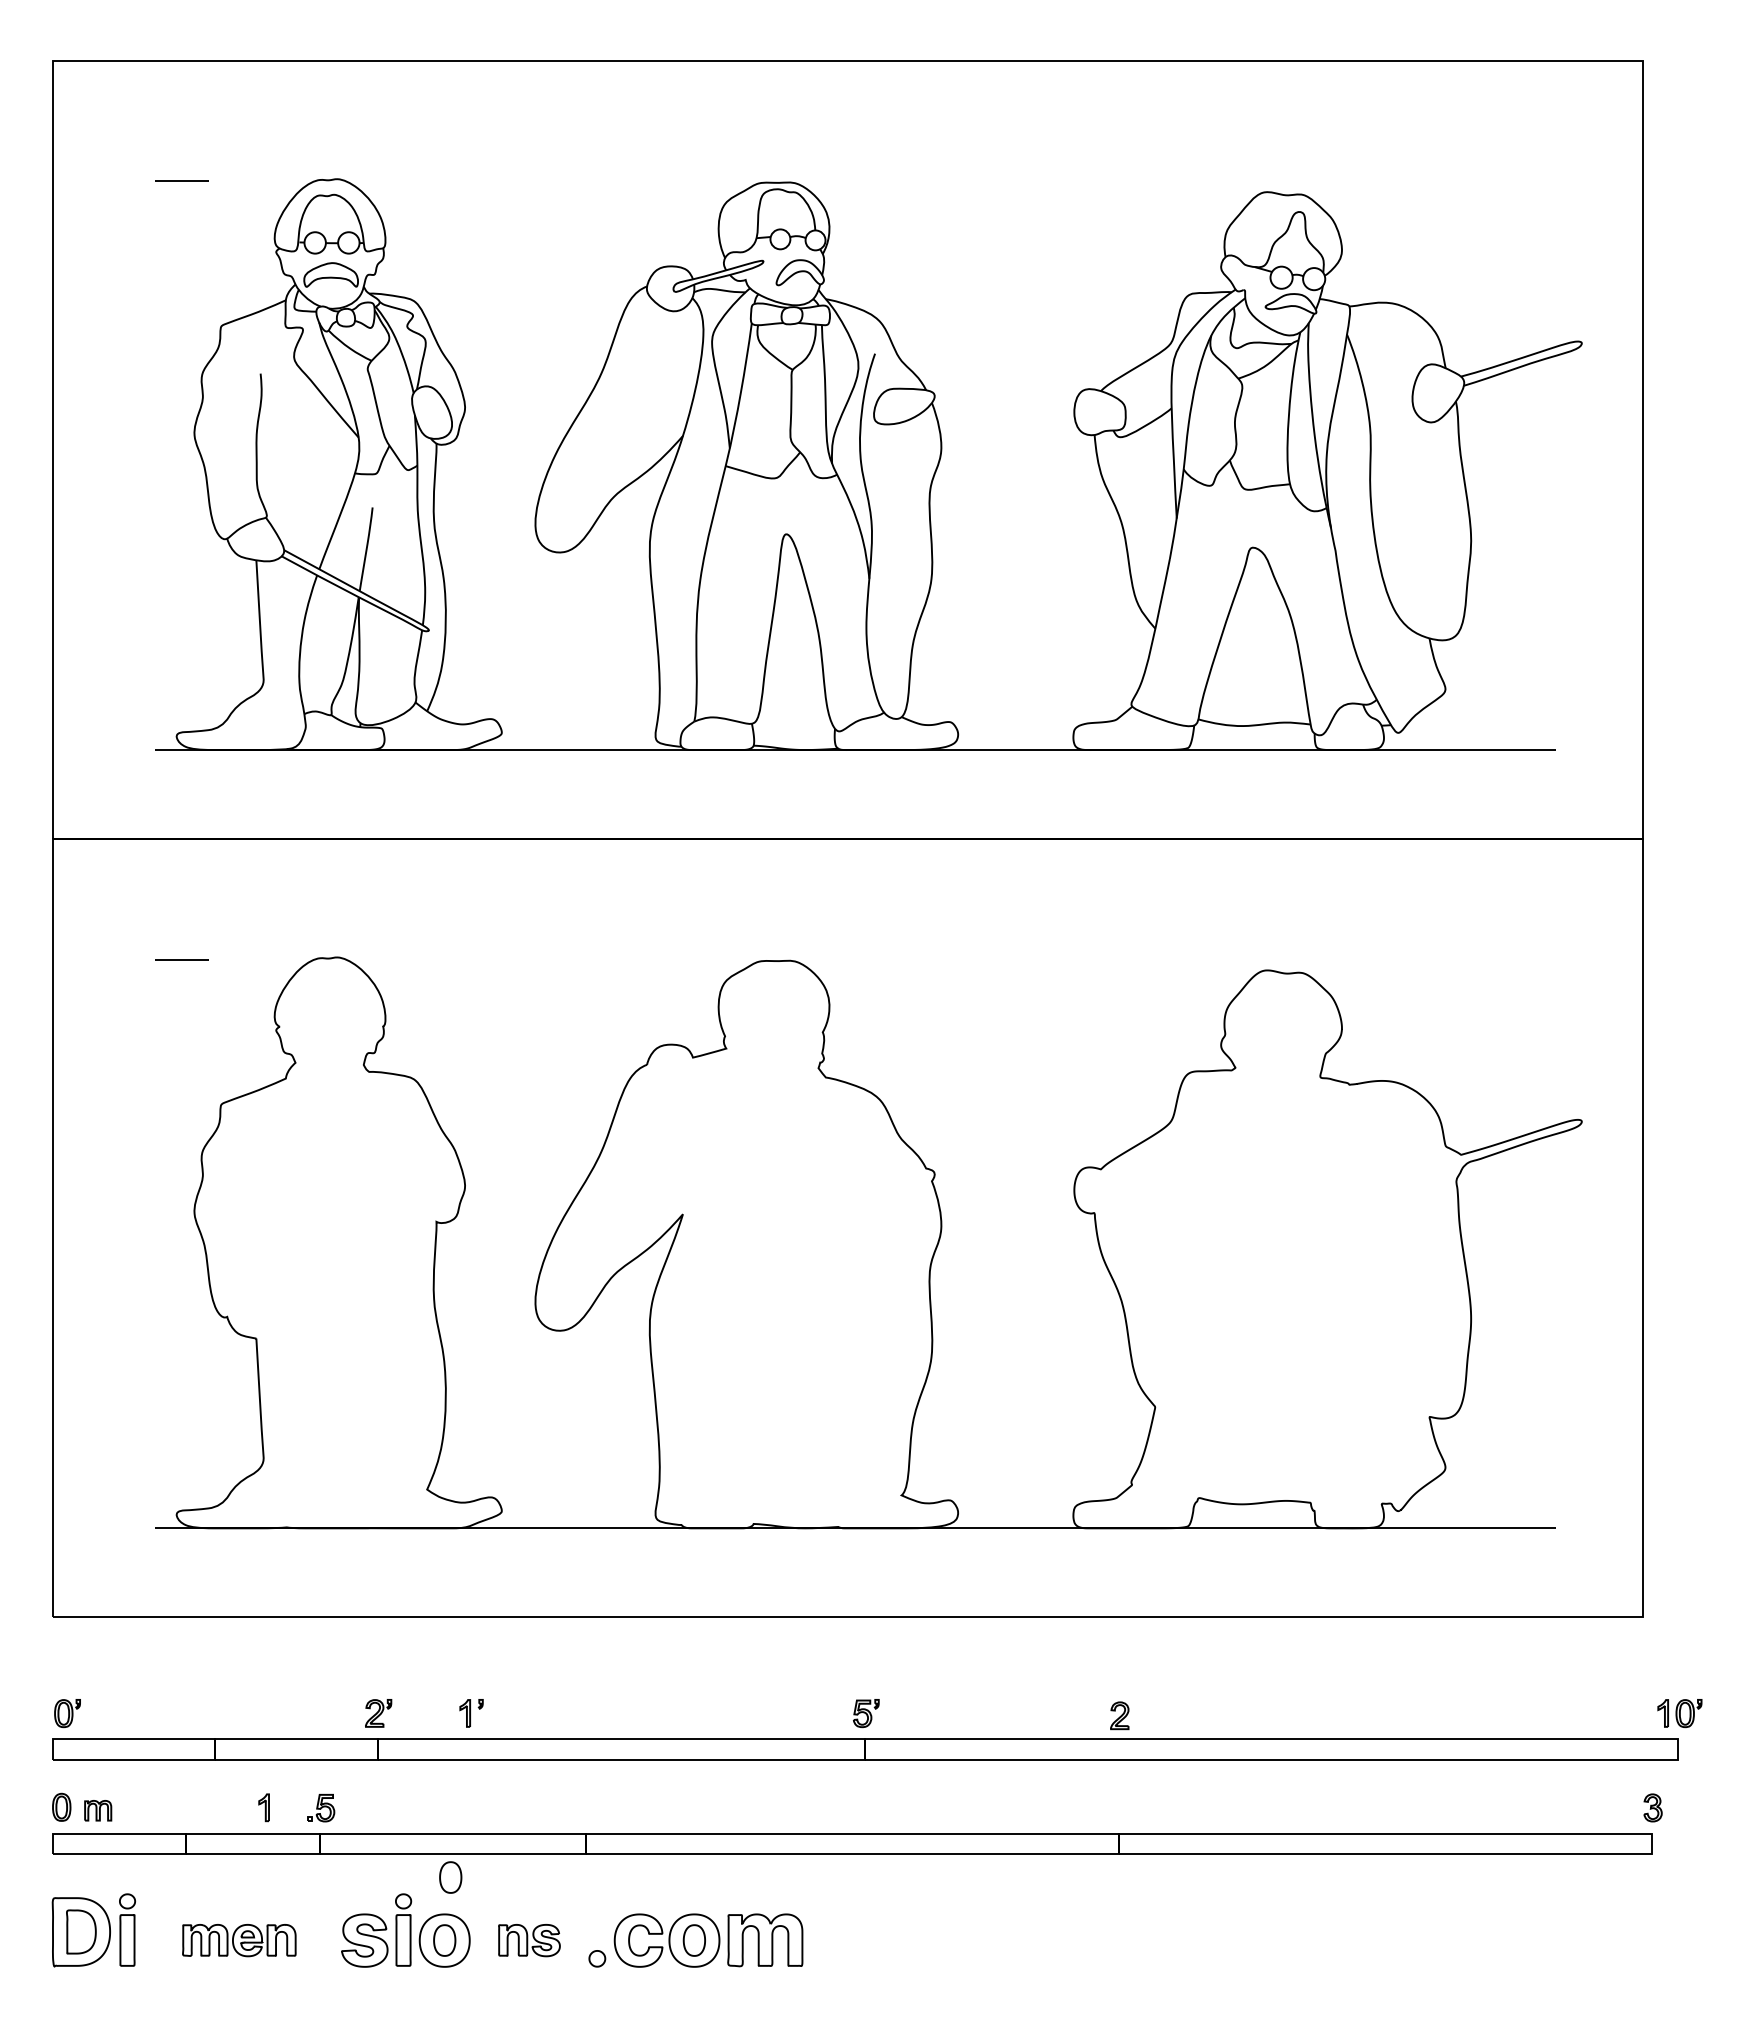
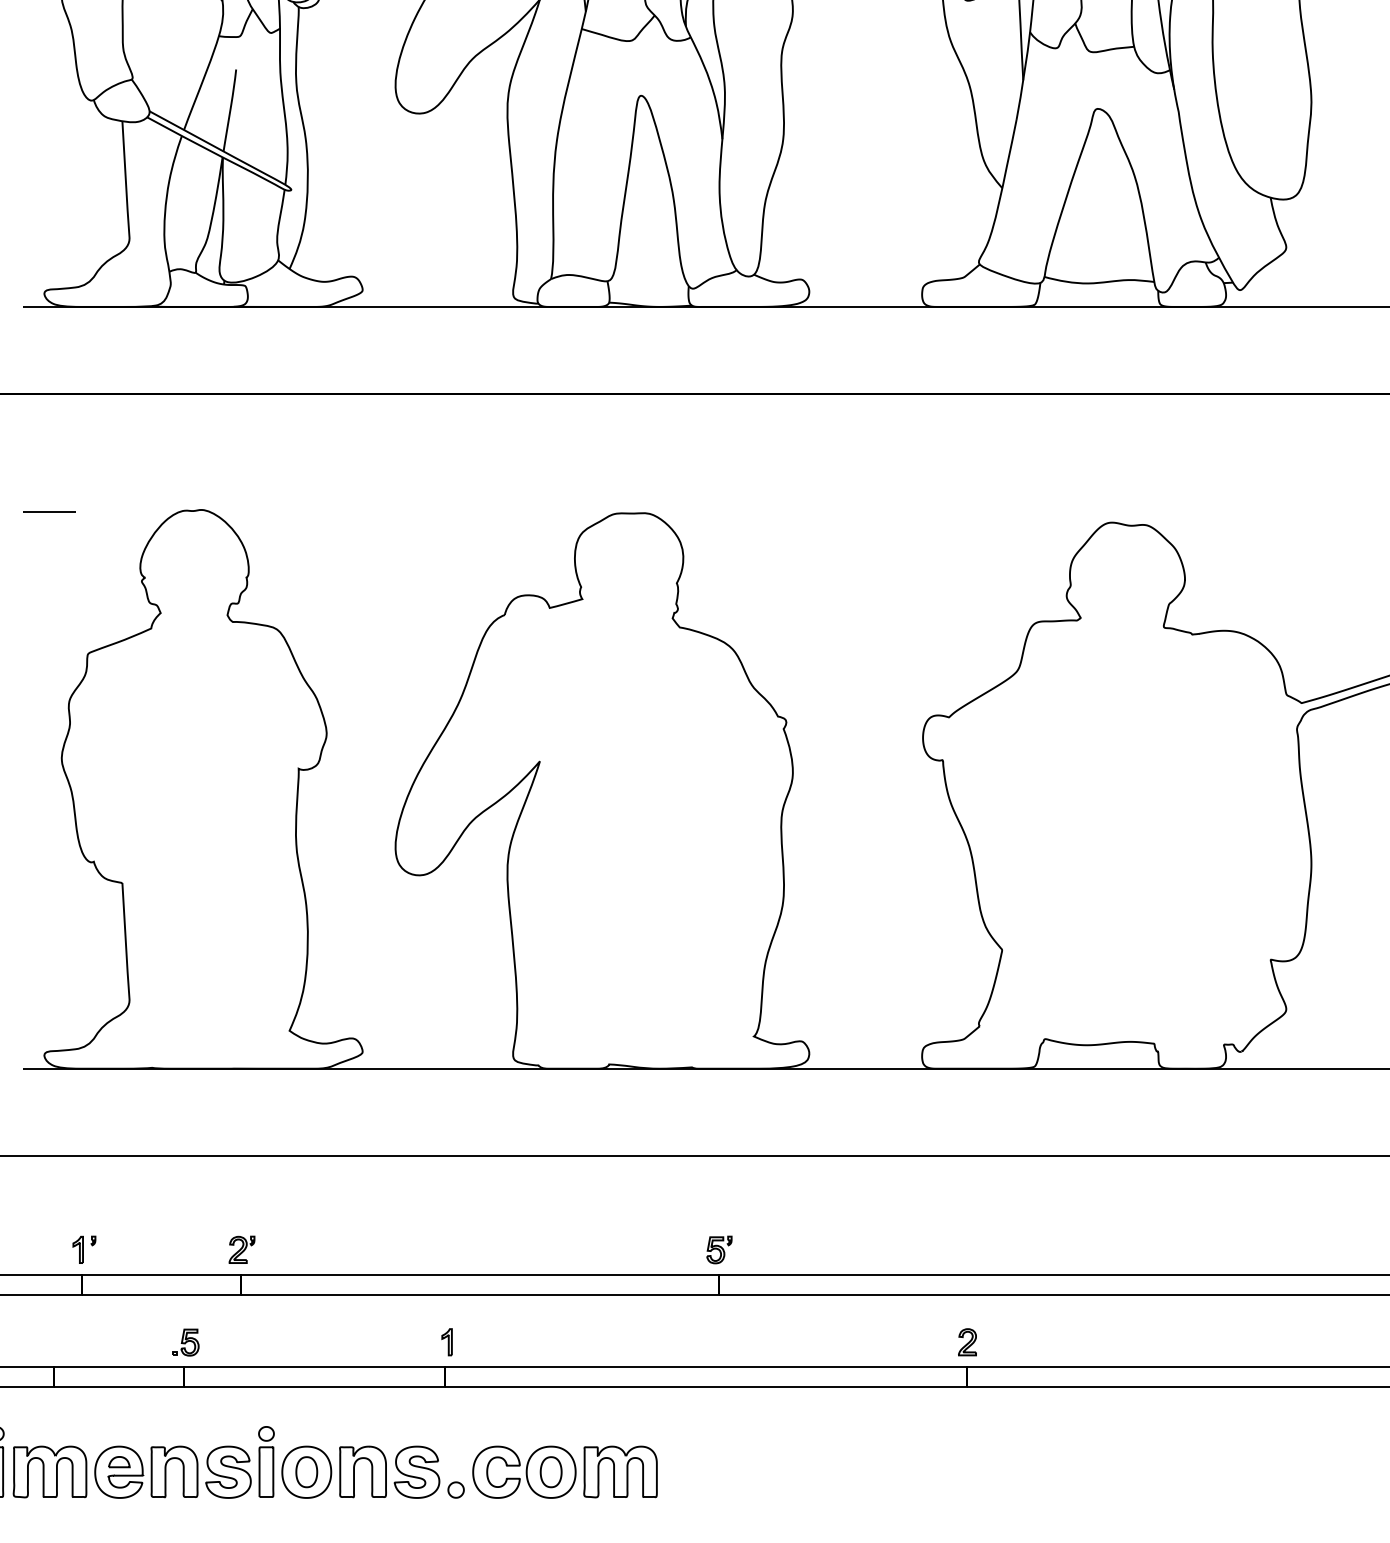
part: (471, 1713) -> (84, 1249), moved
part: (1119, 1715) -> (967, 1341), moved
part: (263, 1807) -> (446, 1341), moved
part: (450, 1877) -> (312, 1410), removed
part: (239, 1940) -> (105, 1472), size x1.67
part: (529, 1940) -> (389, 1472), size x1.67

